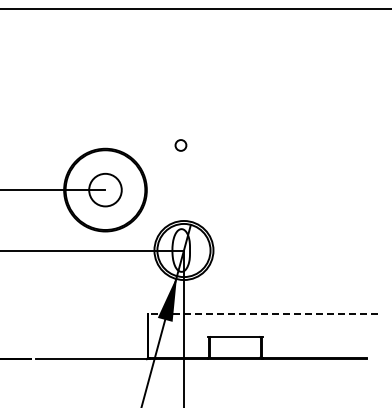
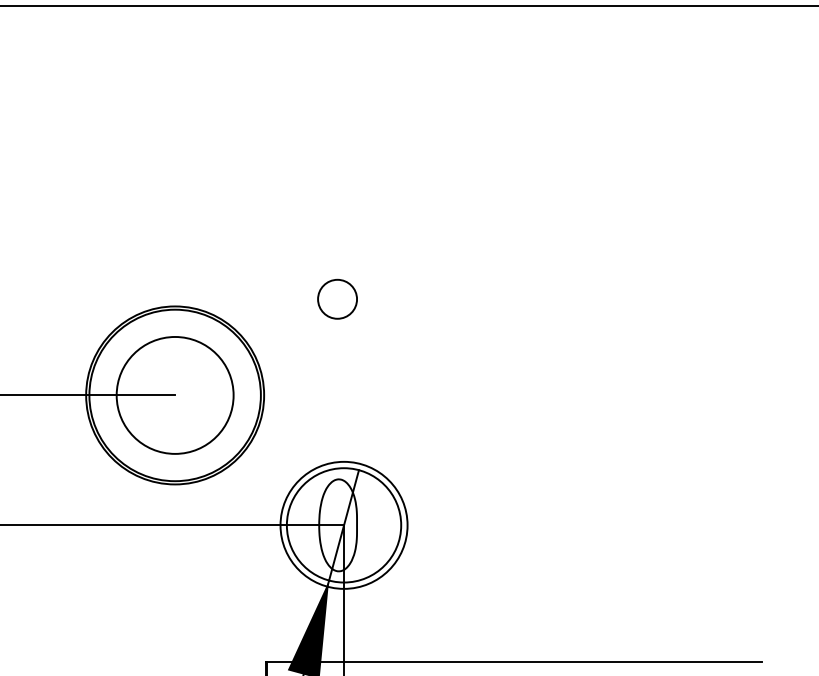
circle: (180, 145) -> (336, 299), size x1.67
circle: (105, 189) -> (175, 394), size x1.67
line: (262, 313) -> (513, 660), dashed -> solid

